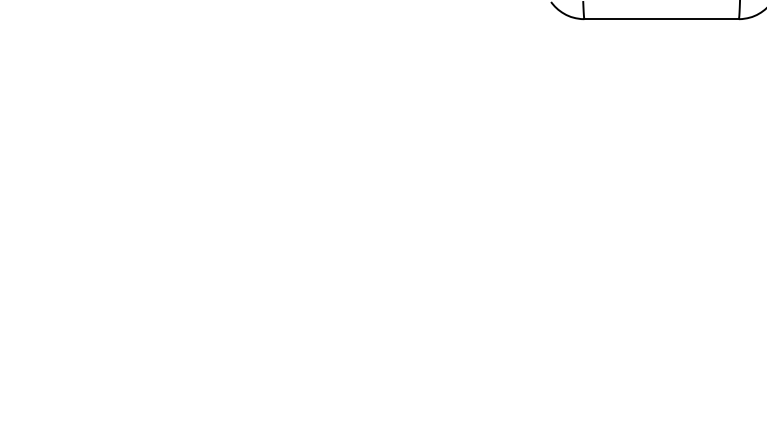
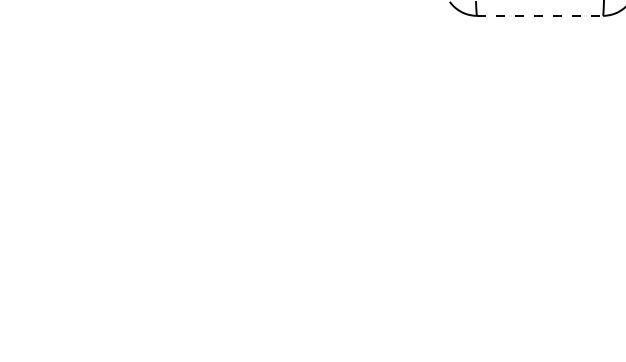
line: (662, 19) -> (540, 16), solid -> dashed

